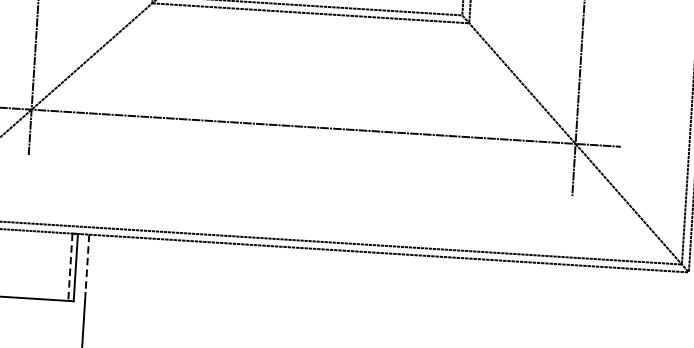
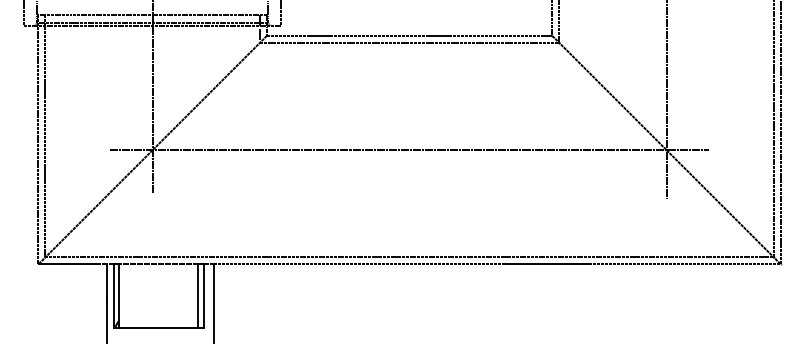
line: (87, 263) -> (214, 291), dashed -> solid
line: (70, 267) -> (198, 296), dashed -> solid

